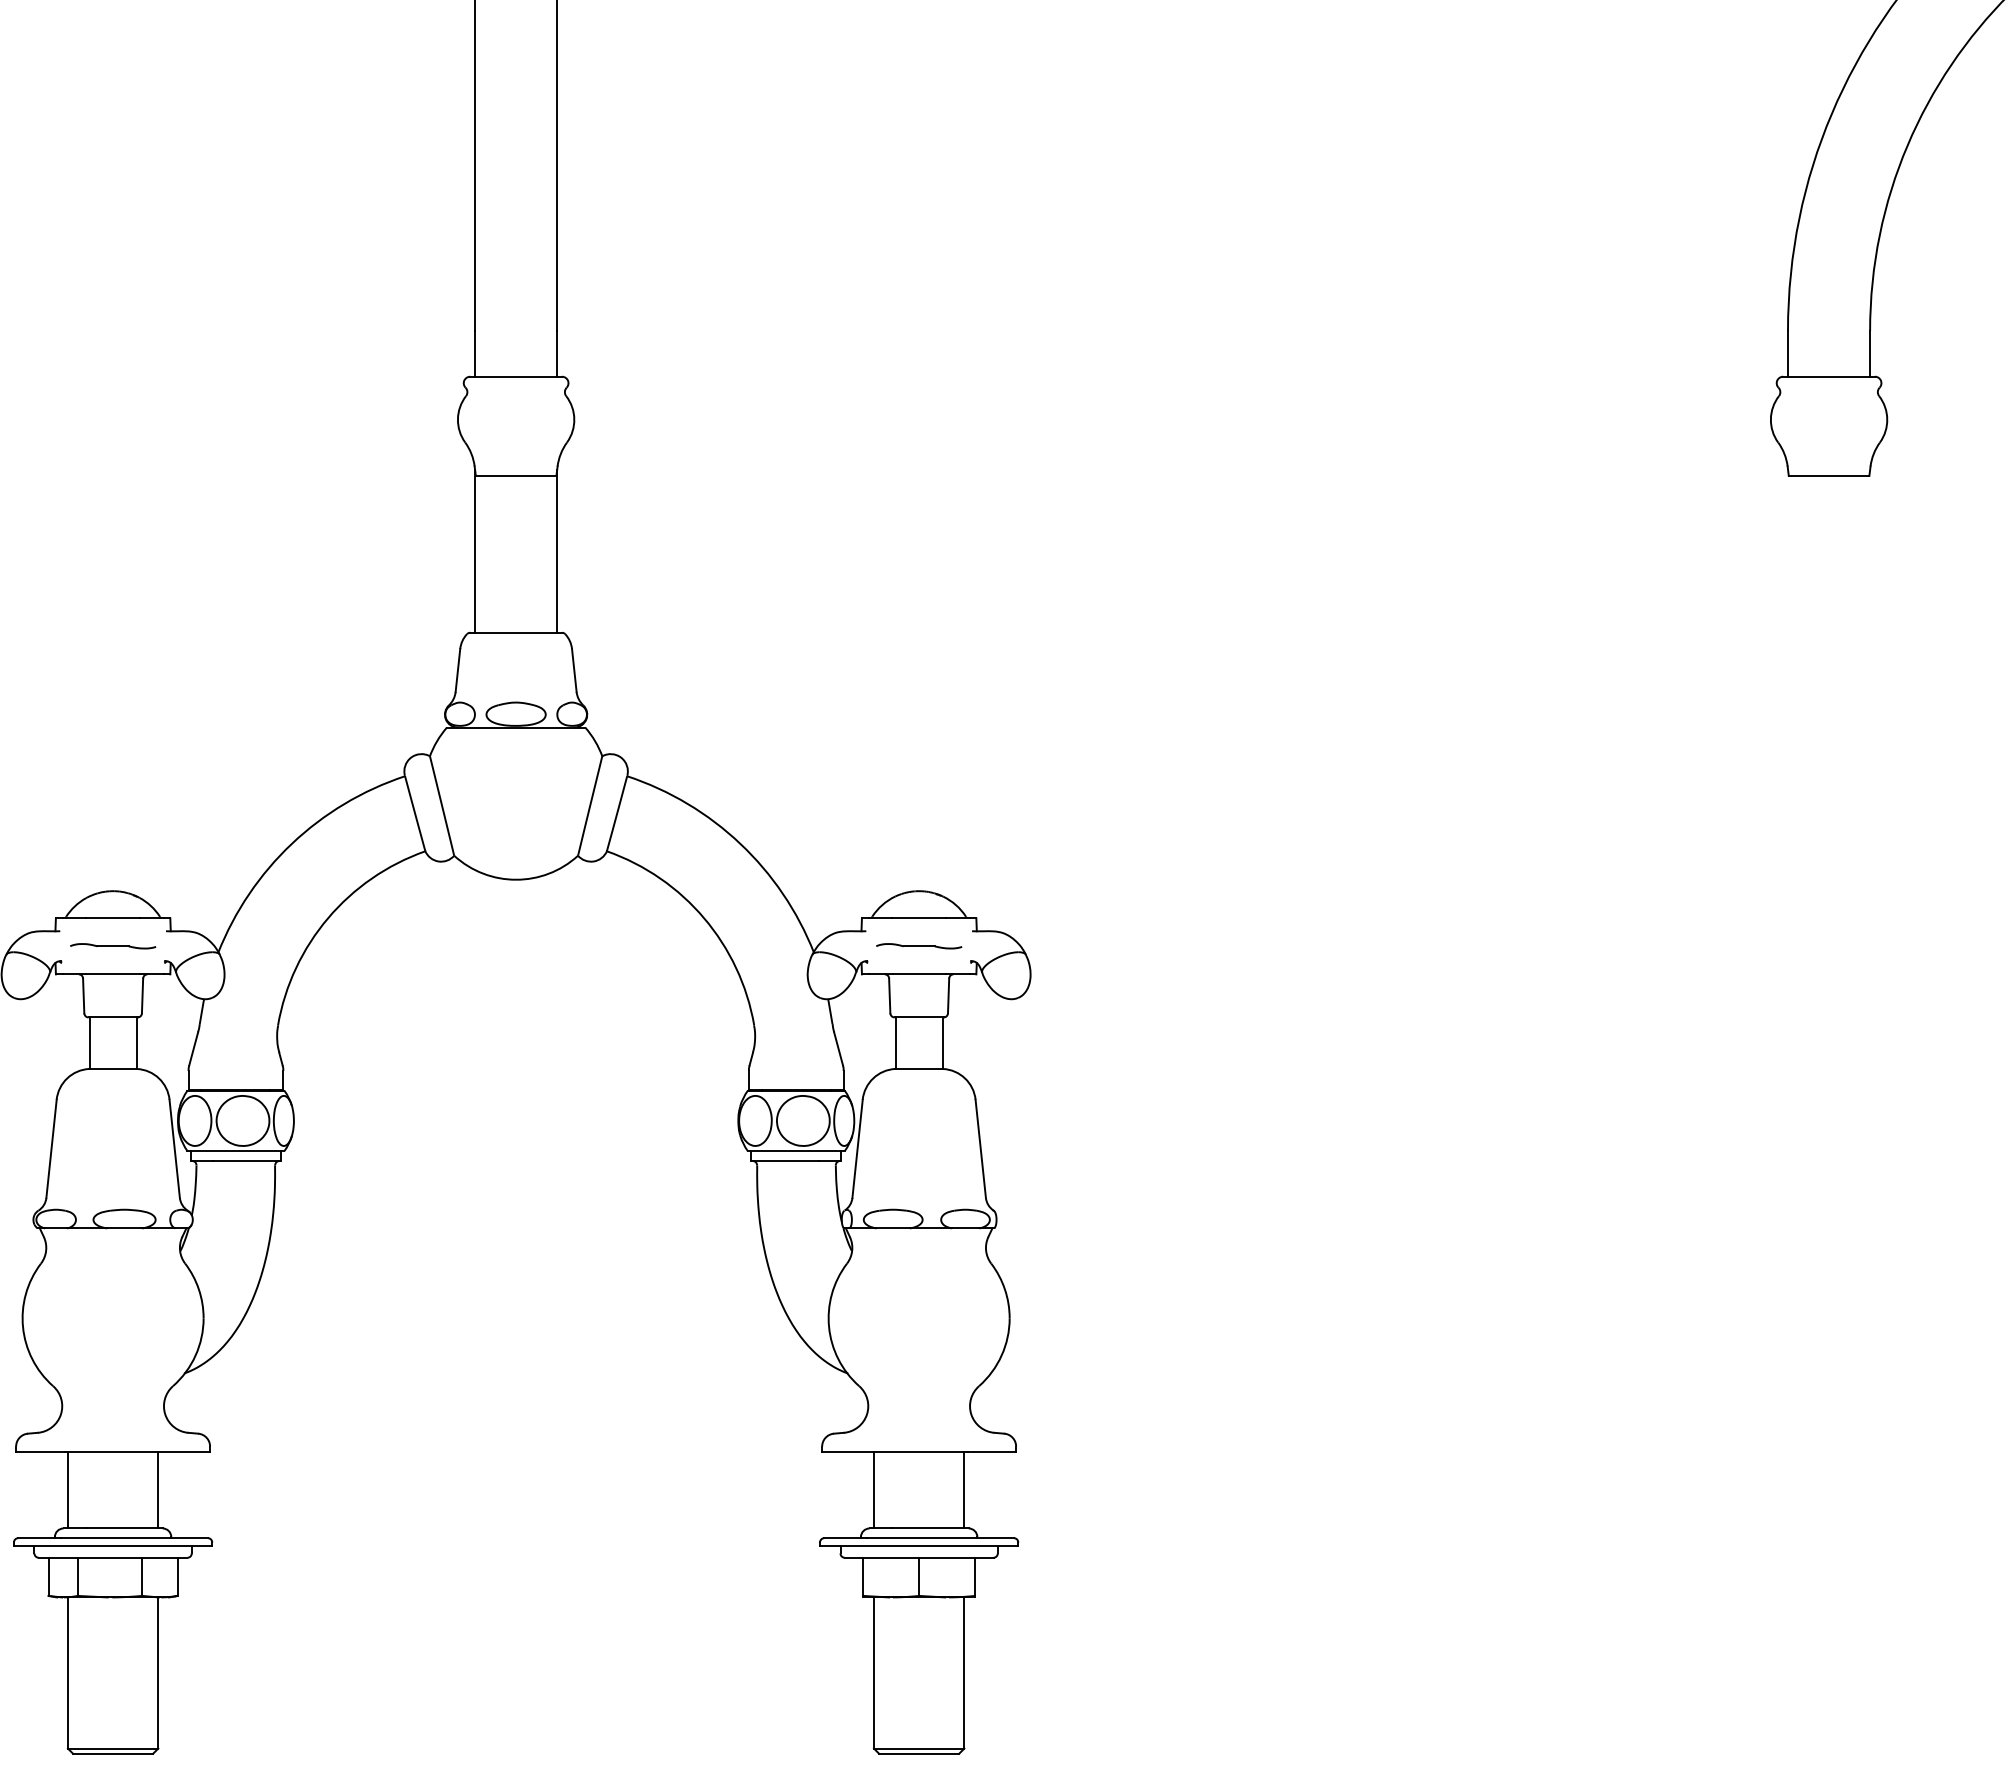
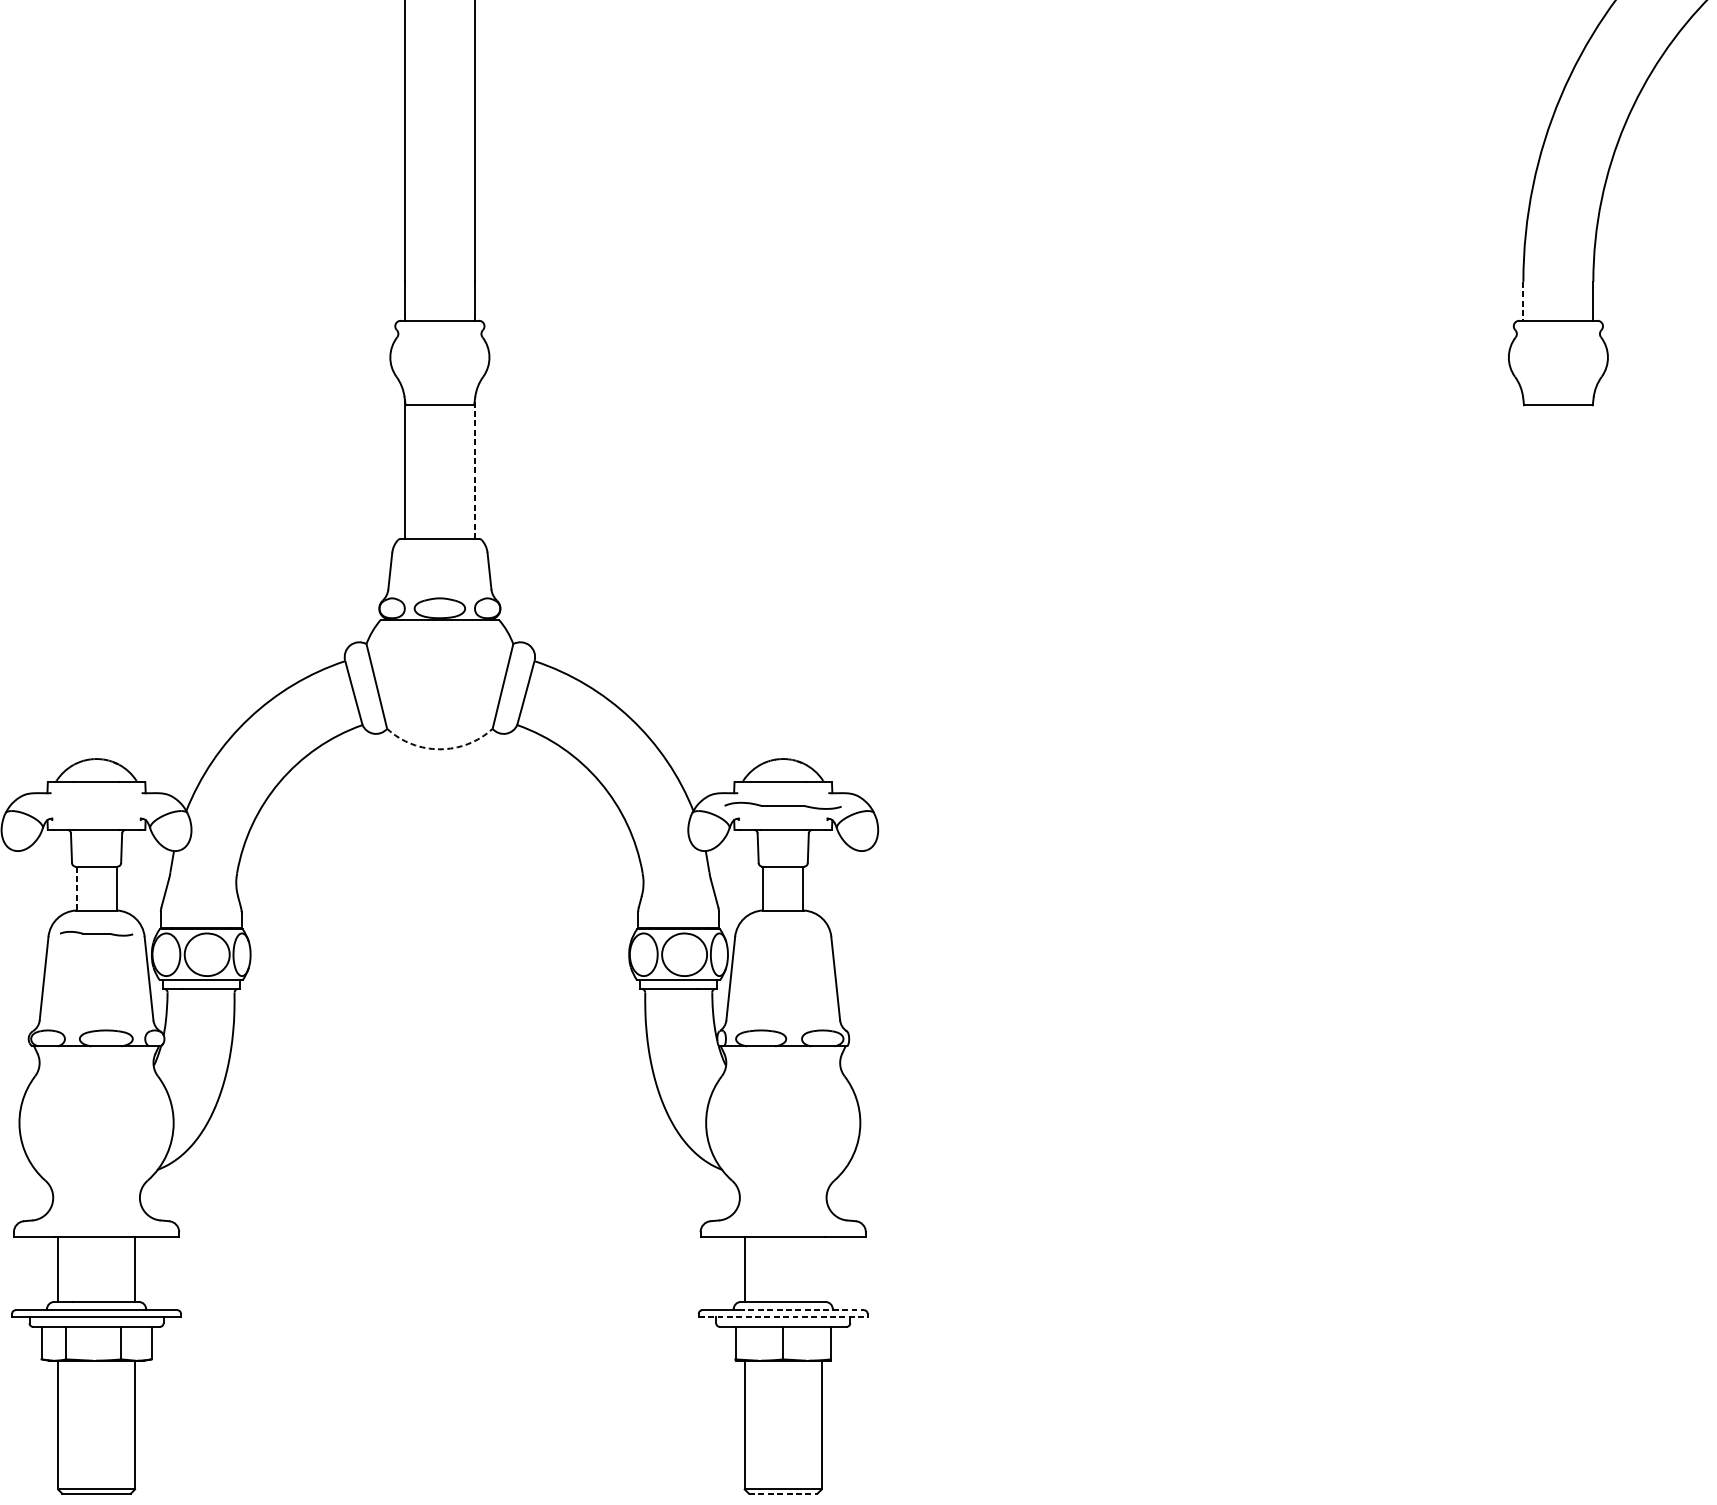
line: (1788, 353) -> (1523, 300), solid -> dashed
line: (557, 550) -> (475, 468), solid -> dashed
arc: (516, 879) -> (440, 749), solid -> dashed
part: (113, 946) -> (96, 933), moved
part: (919, 946) -> (783, 806), size x1.6
line: (89, 1043) -> (76, 888), solid -> dashed
line: (964, 1489) -> (821, 1268), removed
line: (941, 1538) -> (802, 1310), solid -> dashed
line: (919, 1545) -> (783, 1316), solid -> dashed
line: (919, 1753) -> (783, 1493), solid -> dashed

